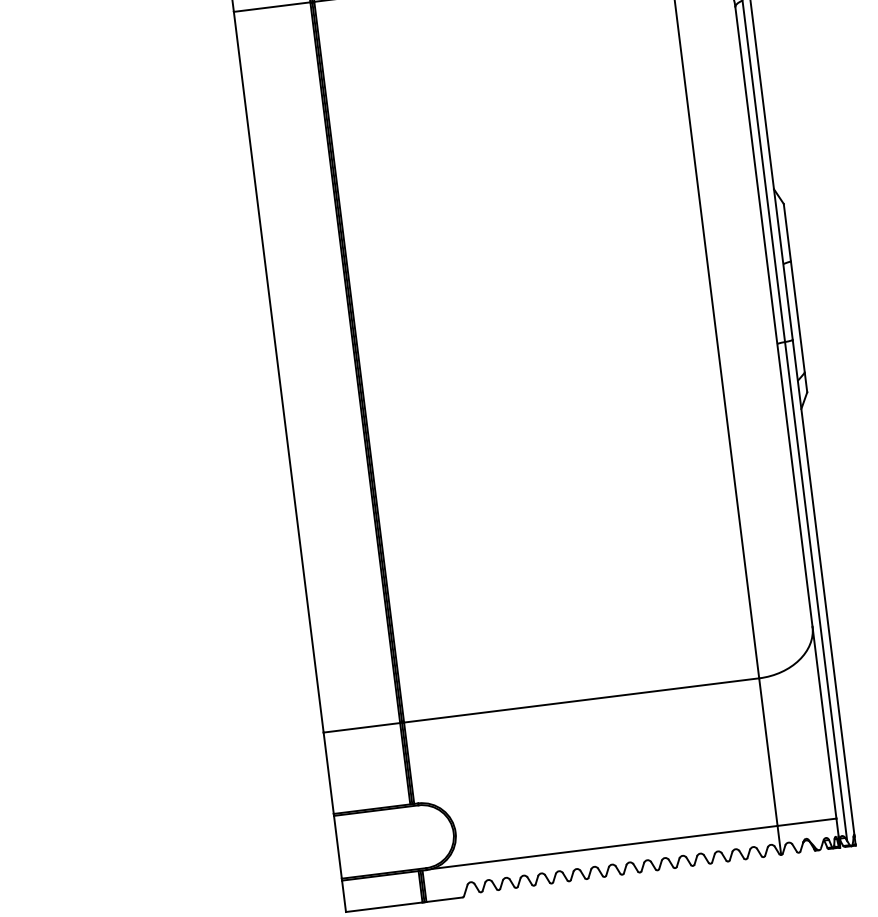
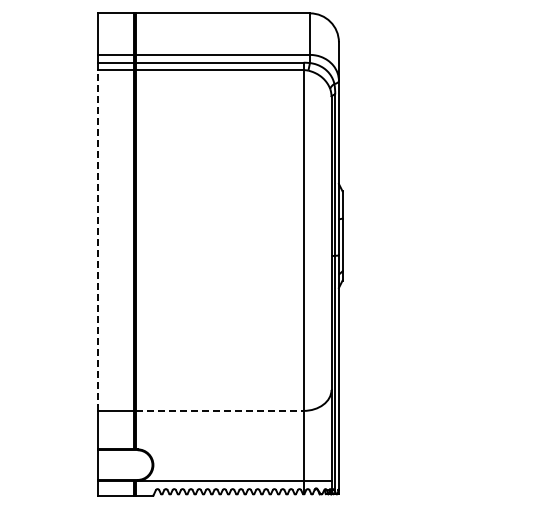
line: (278, 372) -> (97, 240), solid -> dashed
line: (581, 699) -> (219, 410), solid -> dashed

